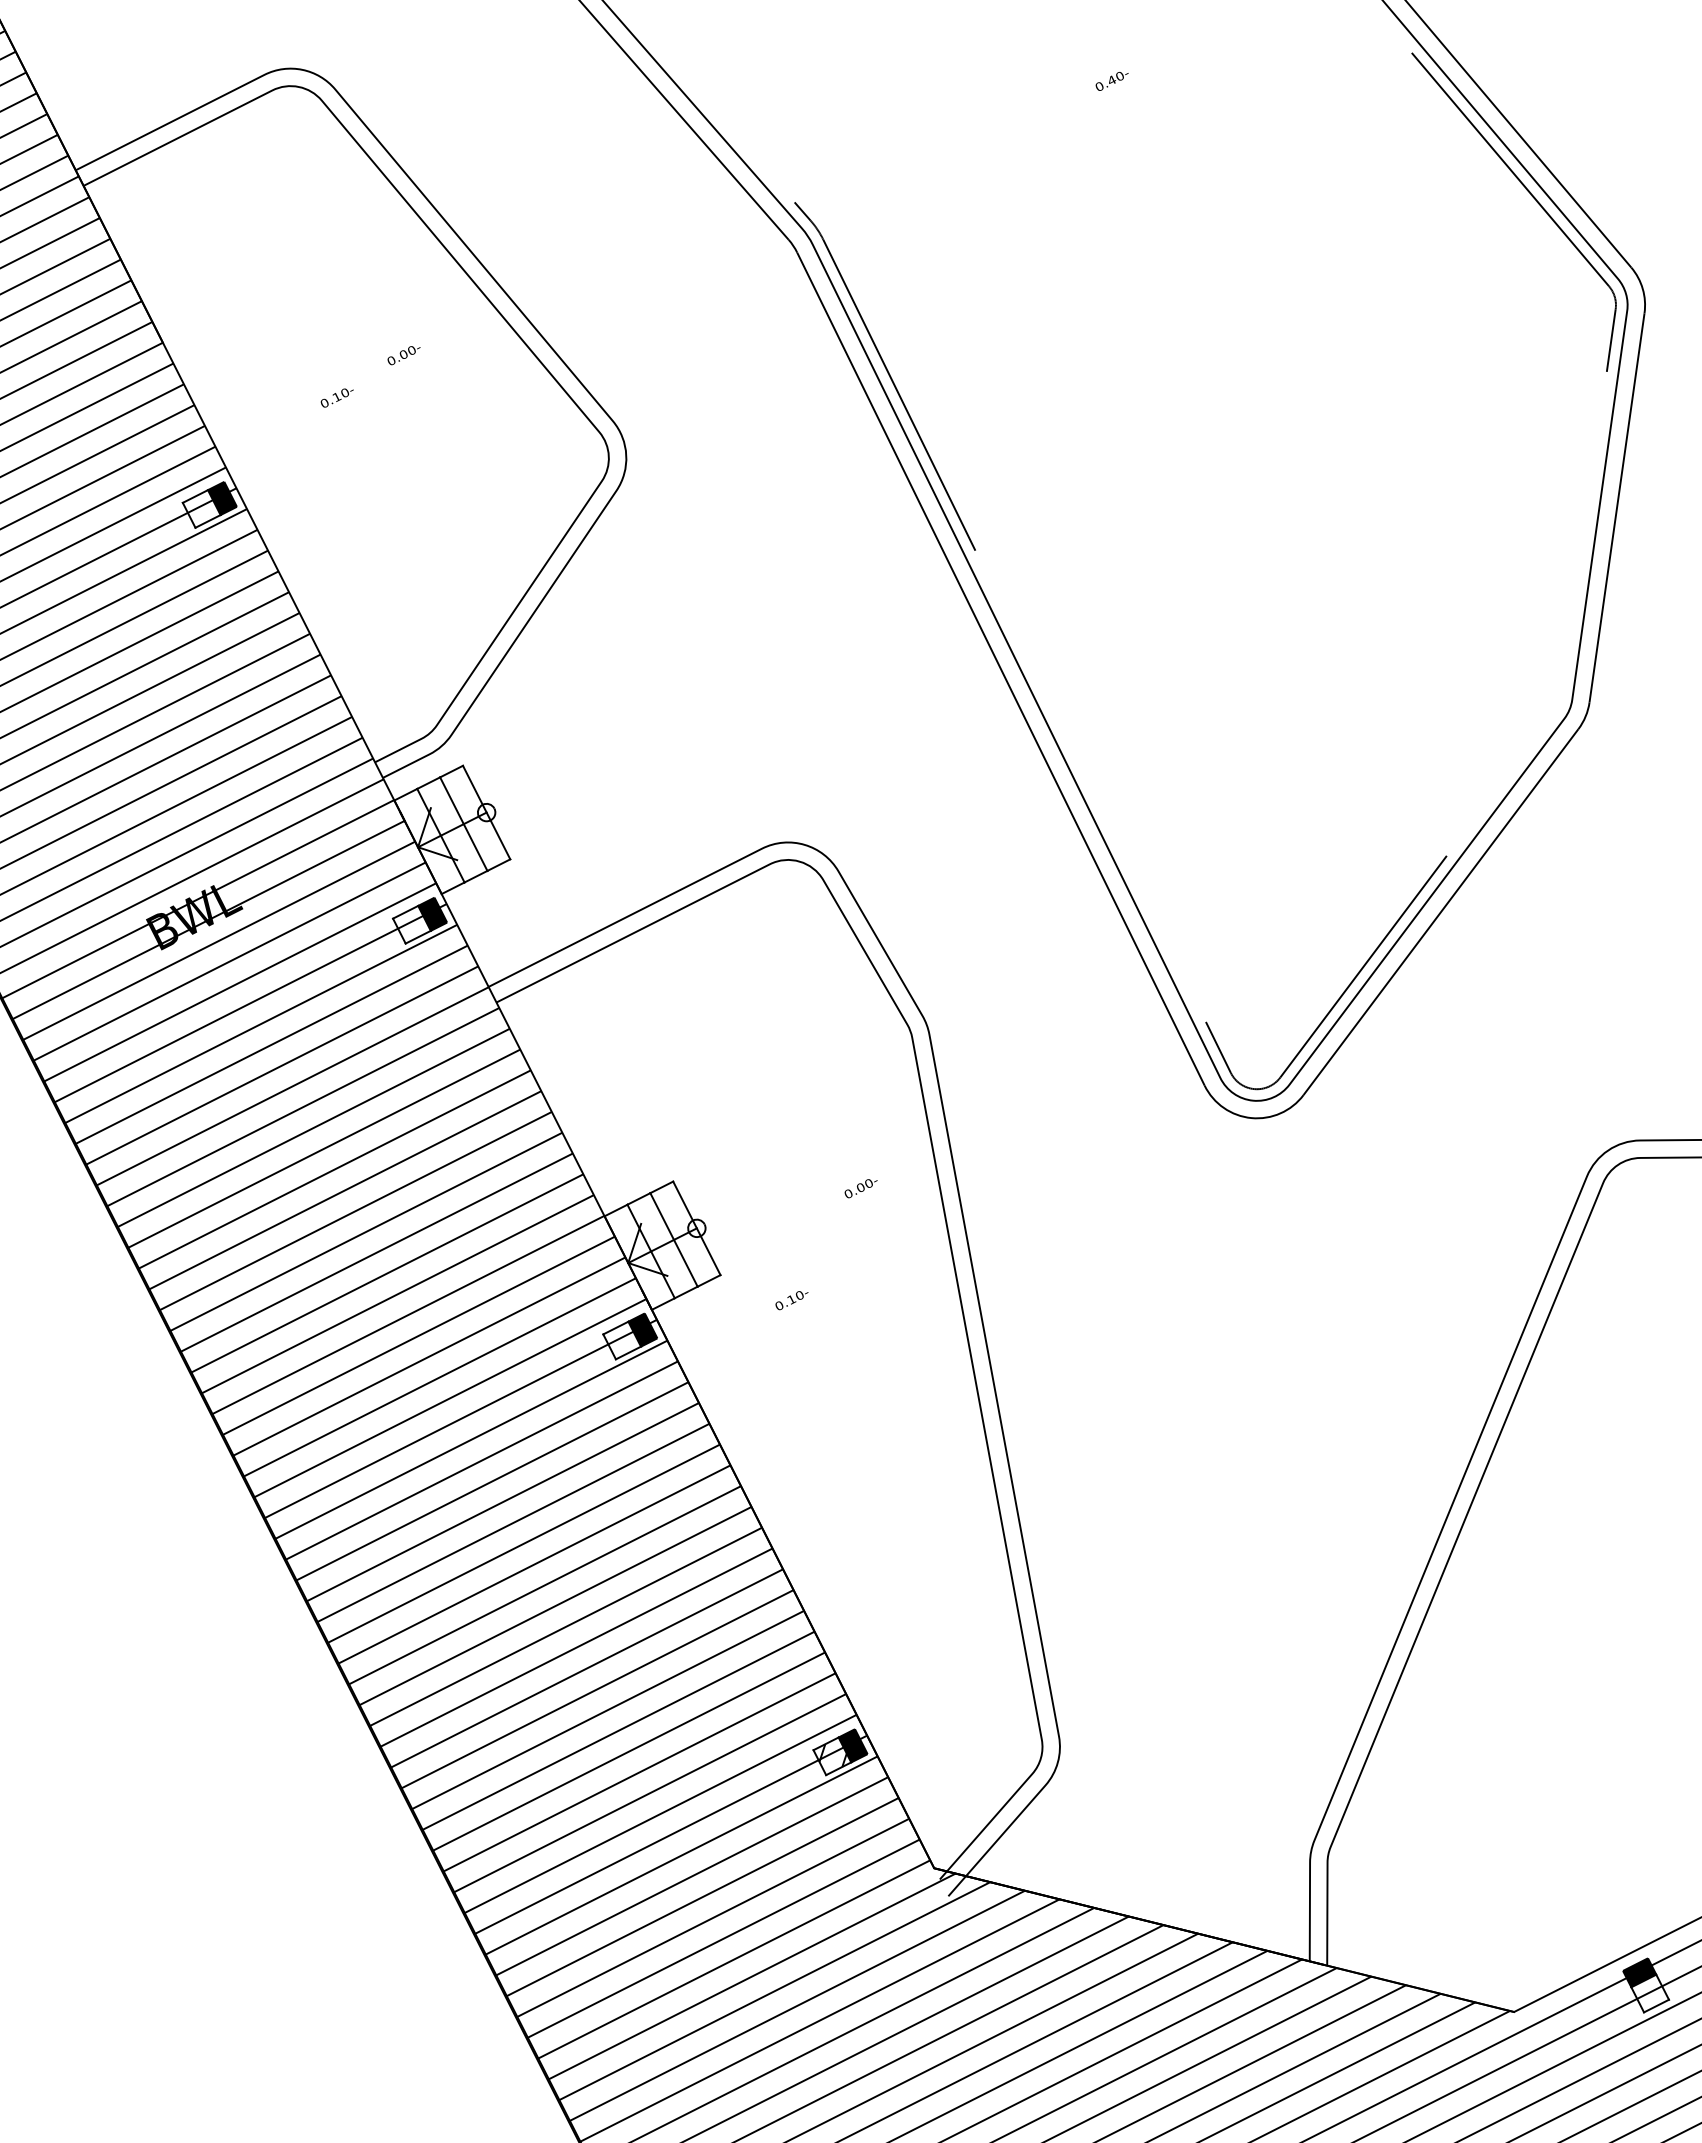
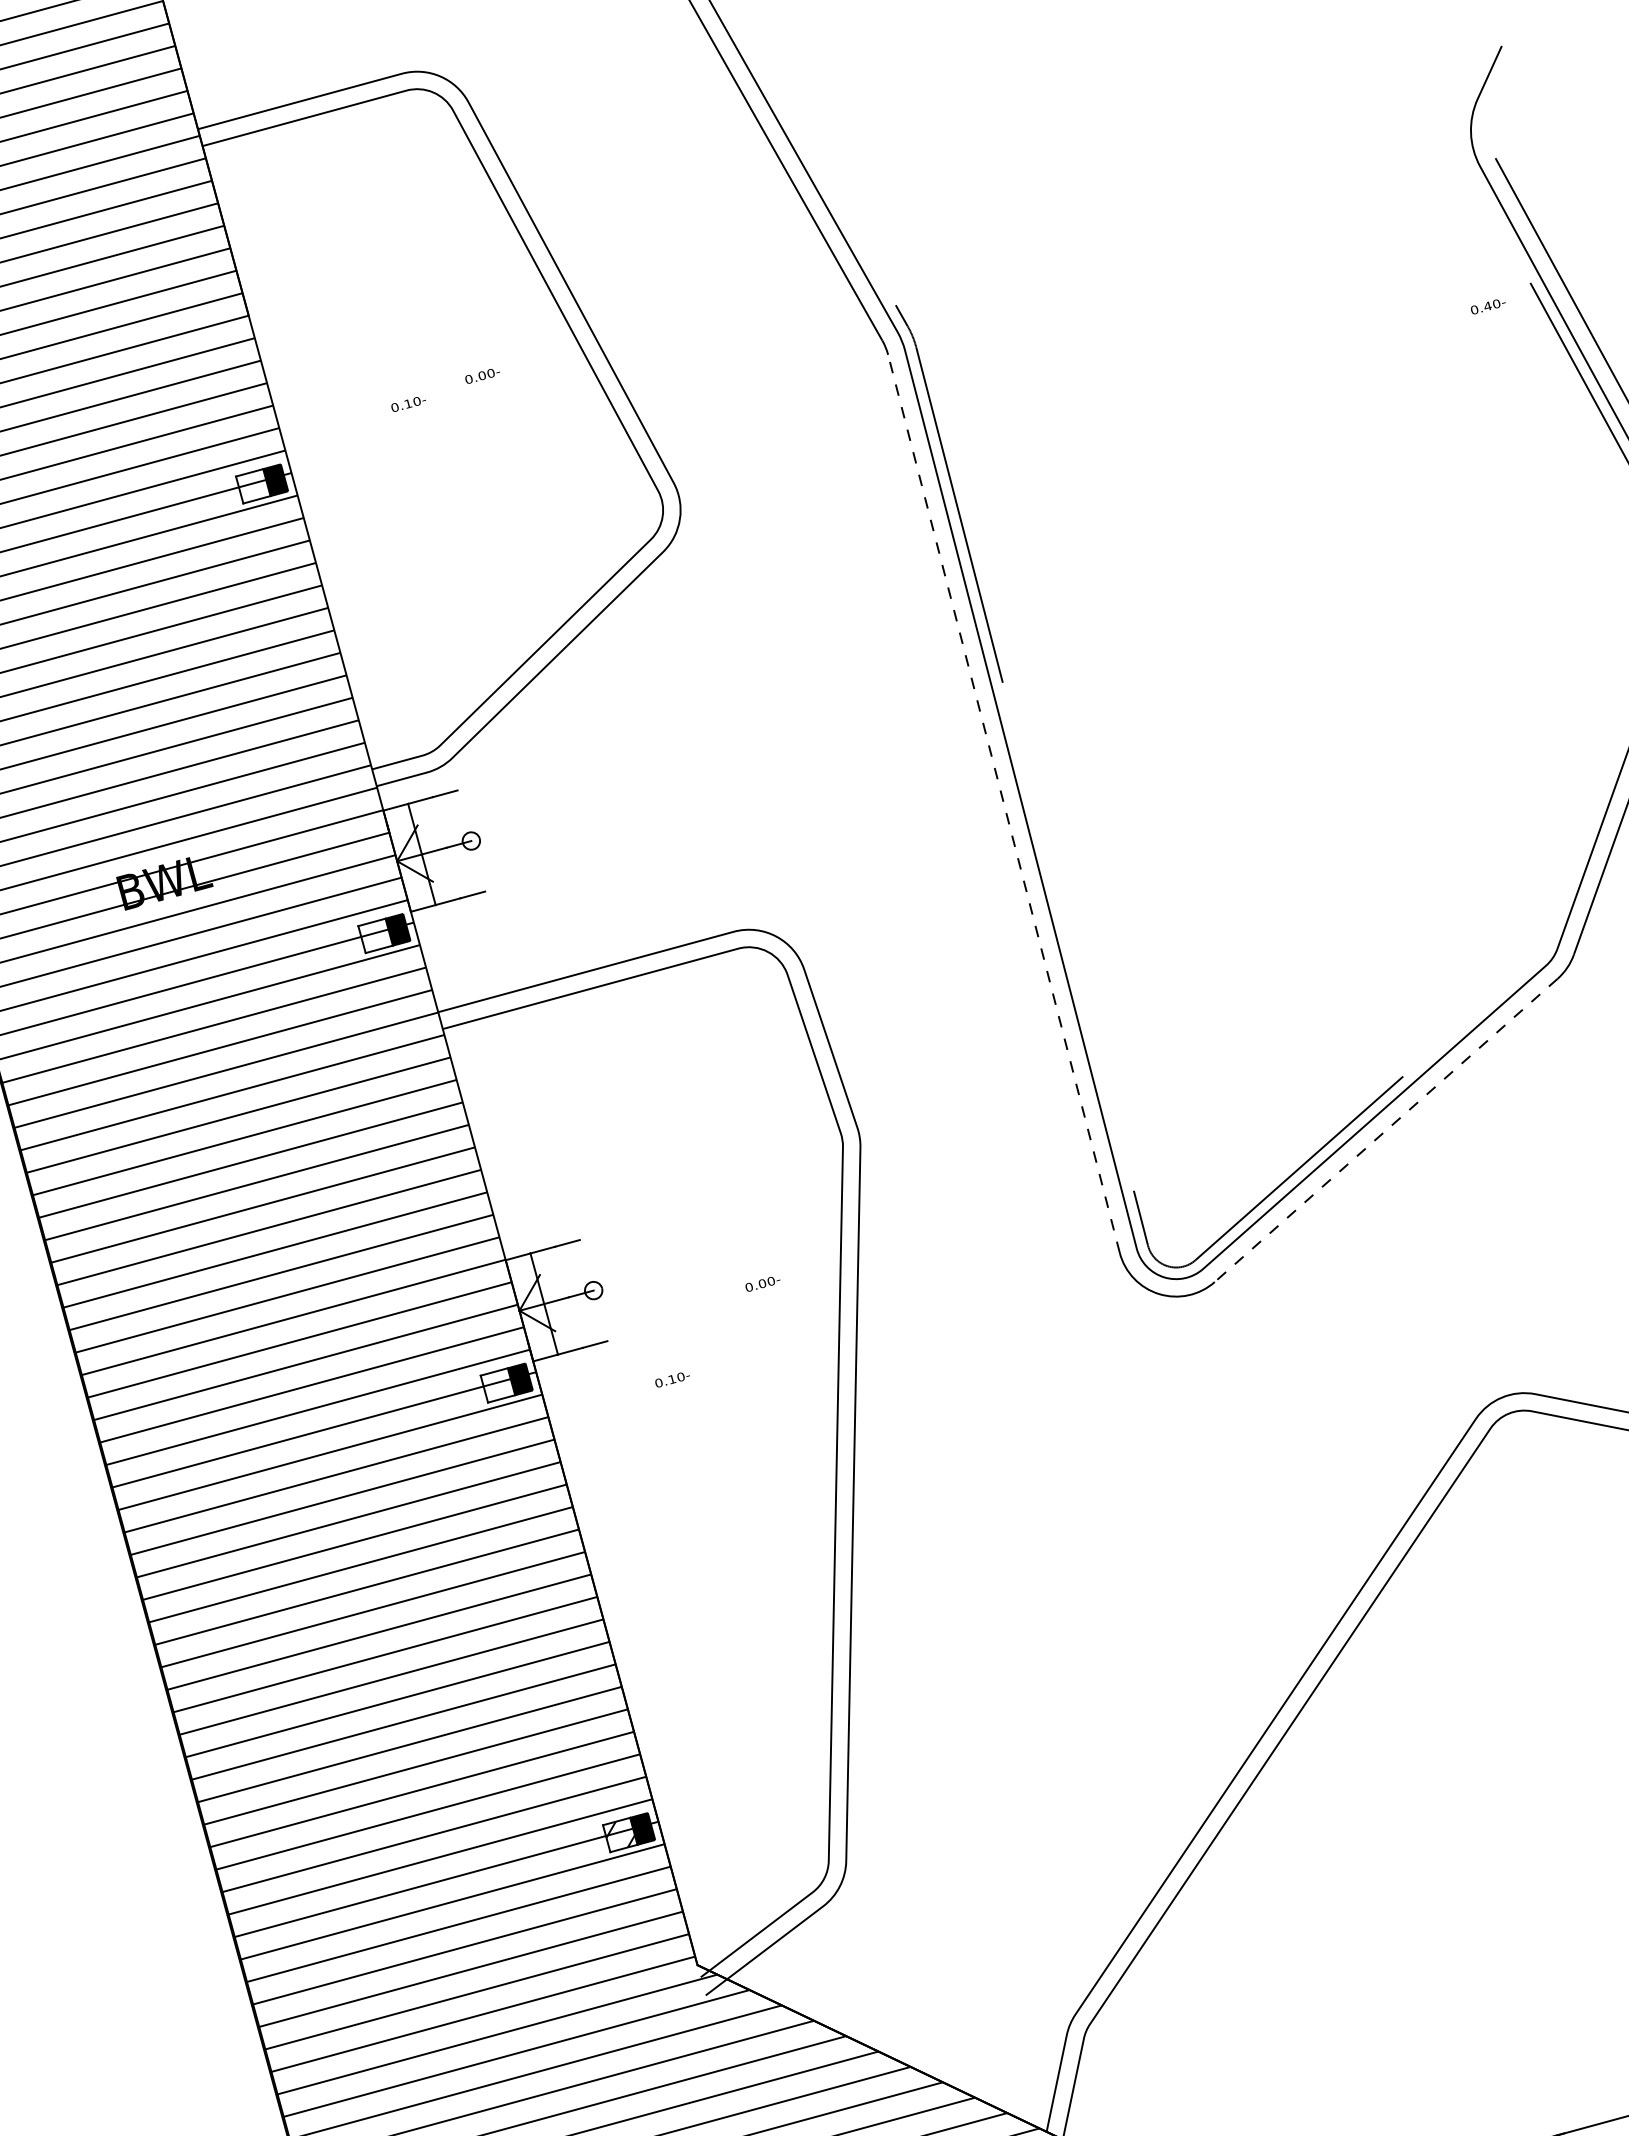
text: (1111, 81) -> (1487, 307), moved
line: (1000, 669) -> (1003, 804), solid -> dashed
line: (486, 812) -> (471, 840), removed
line: (463, 823) -> (446, 847), removed
line: (1441, 912) -> (1386, 1130), solid -> dashed
line: (696, 1228) -> (593, 1290), removed
line: (673, 1239) -> (568, 1296), removed

